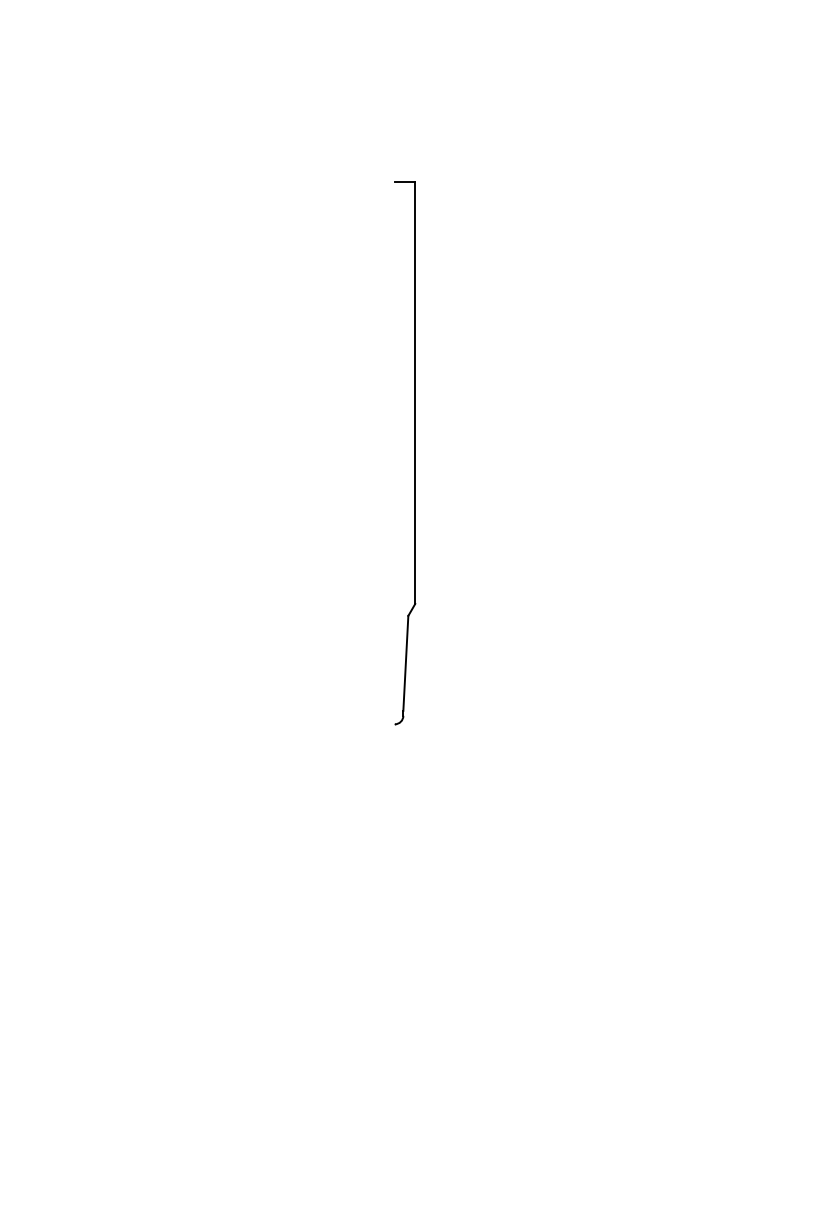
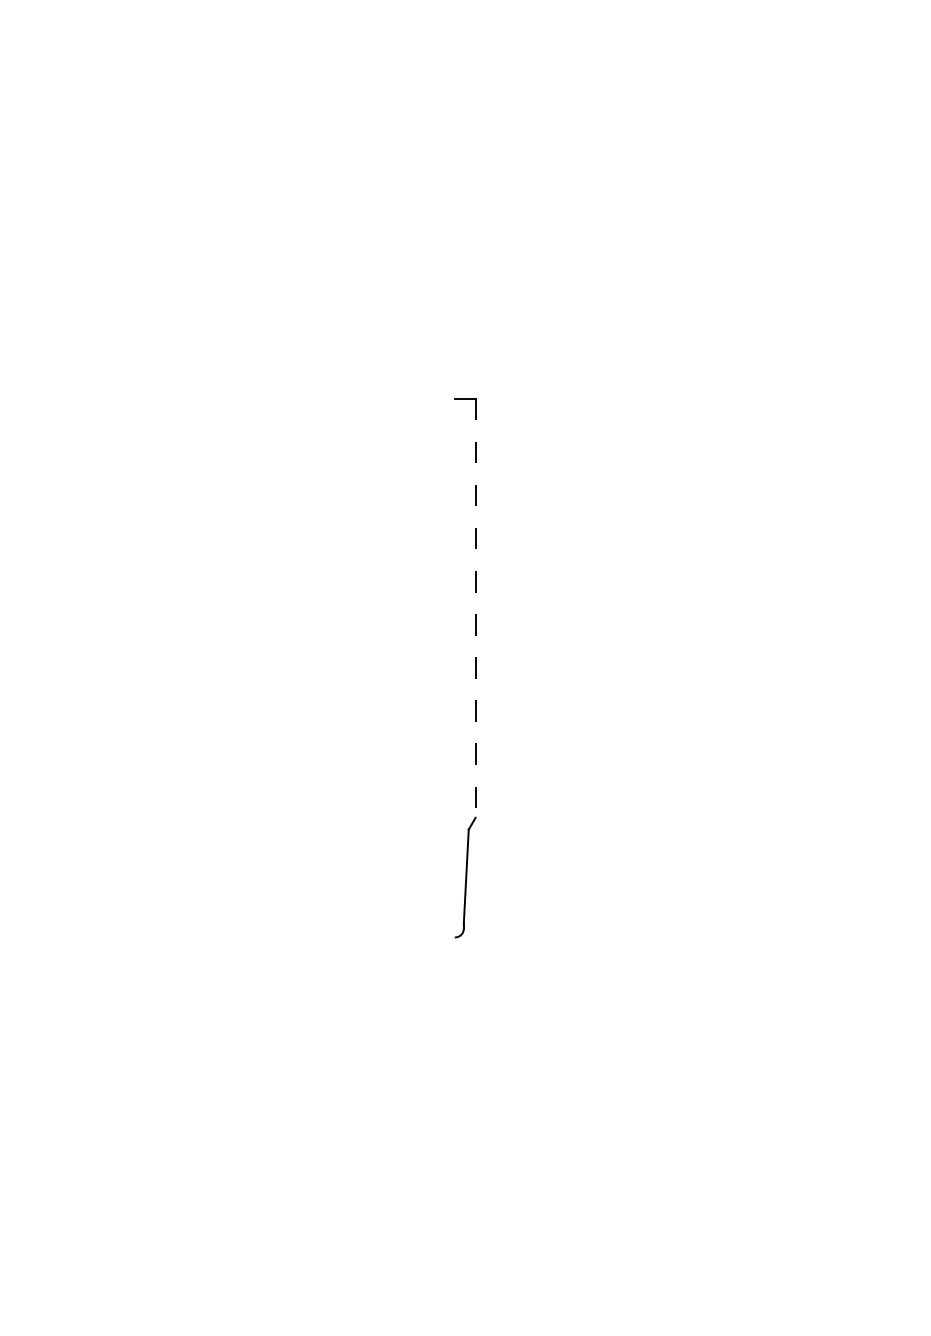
line: (415, 393) -> (475, 608), solid -> dashed

